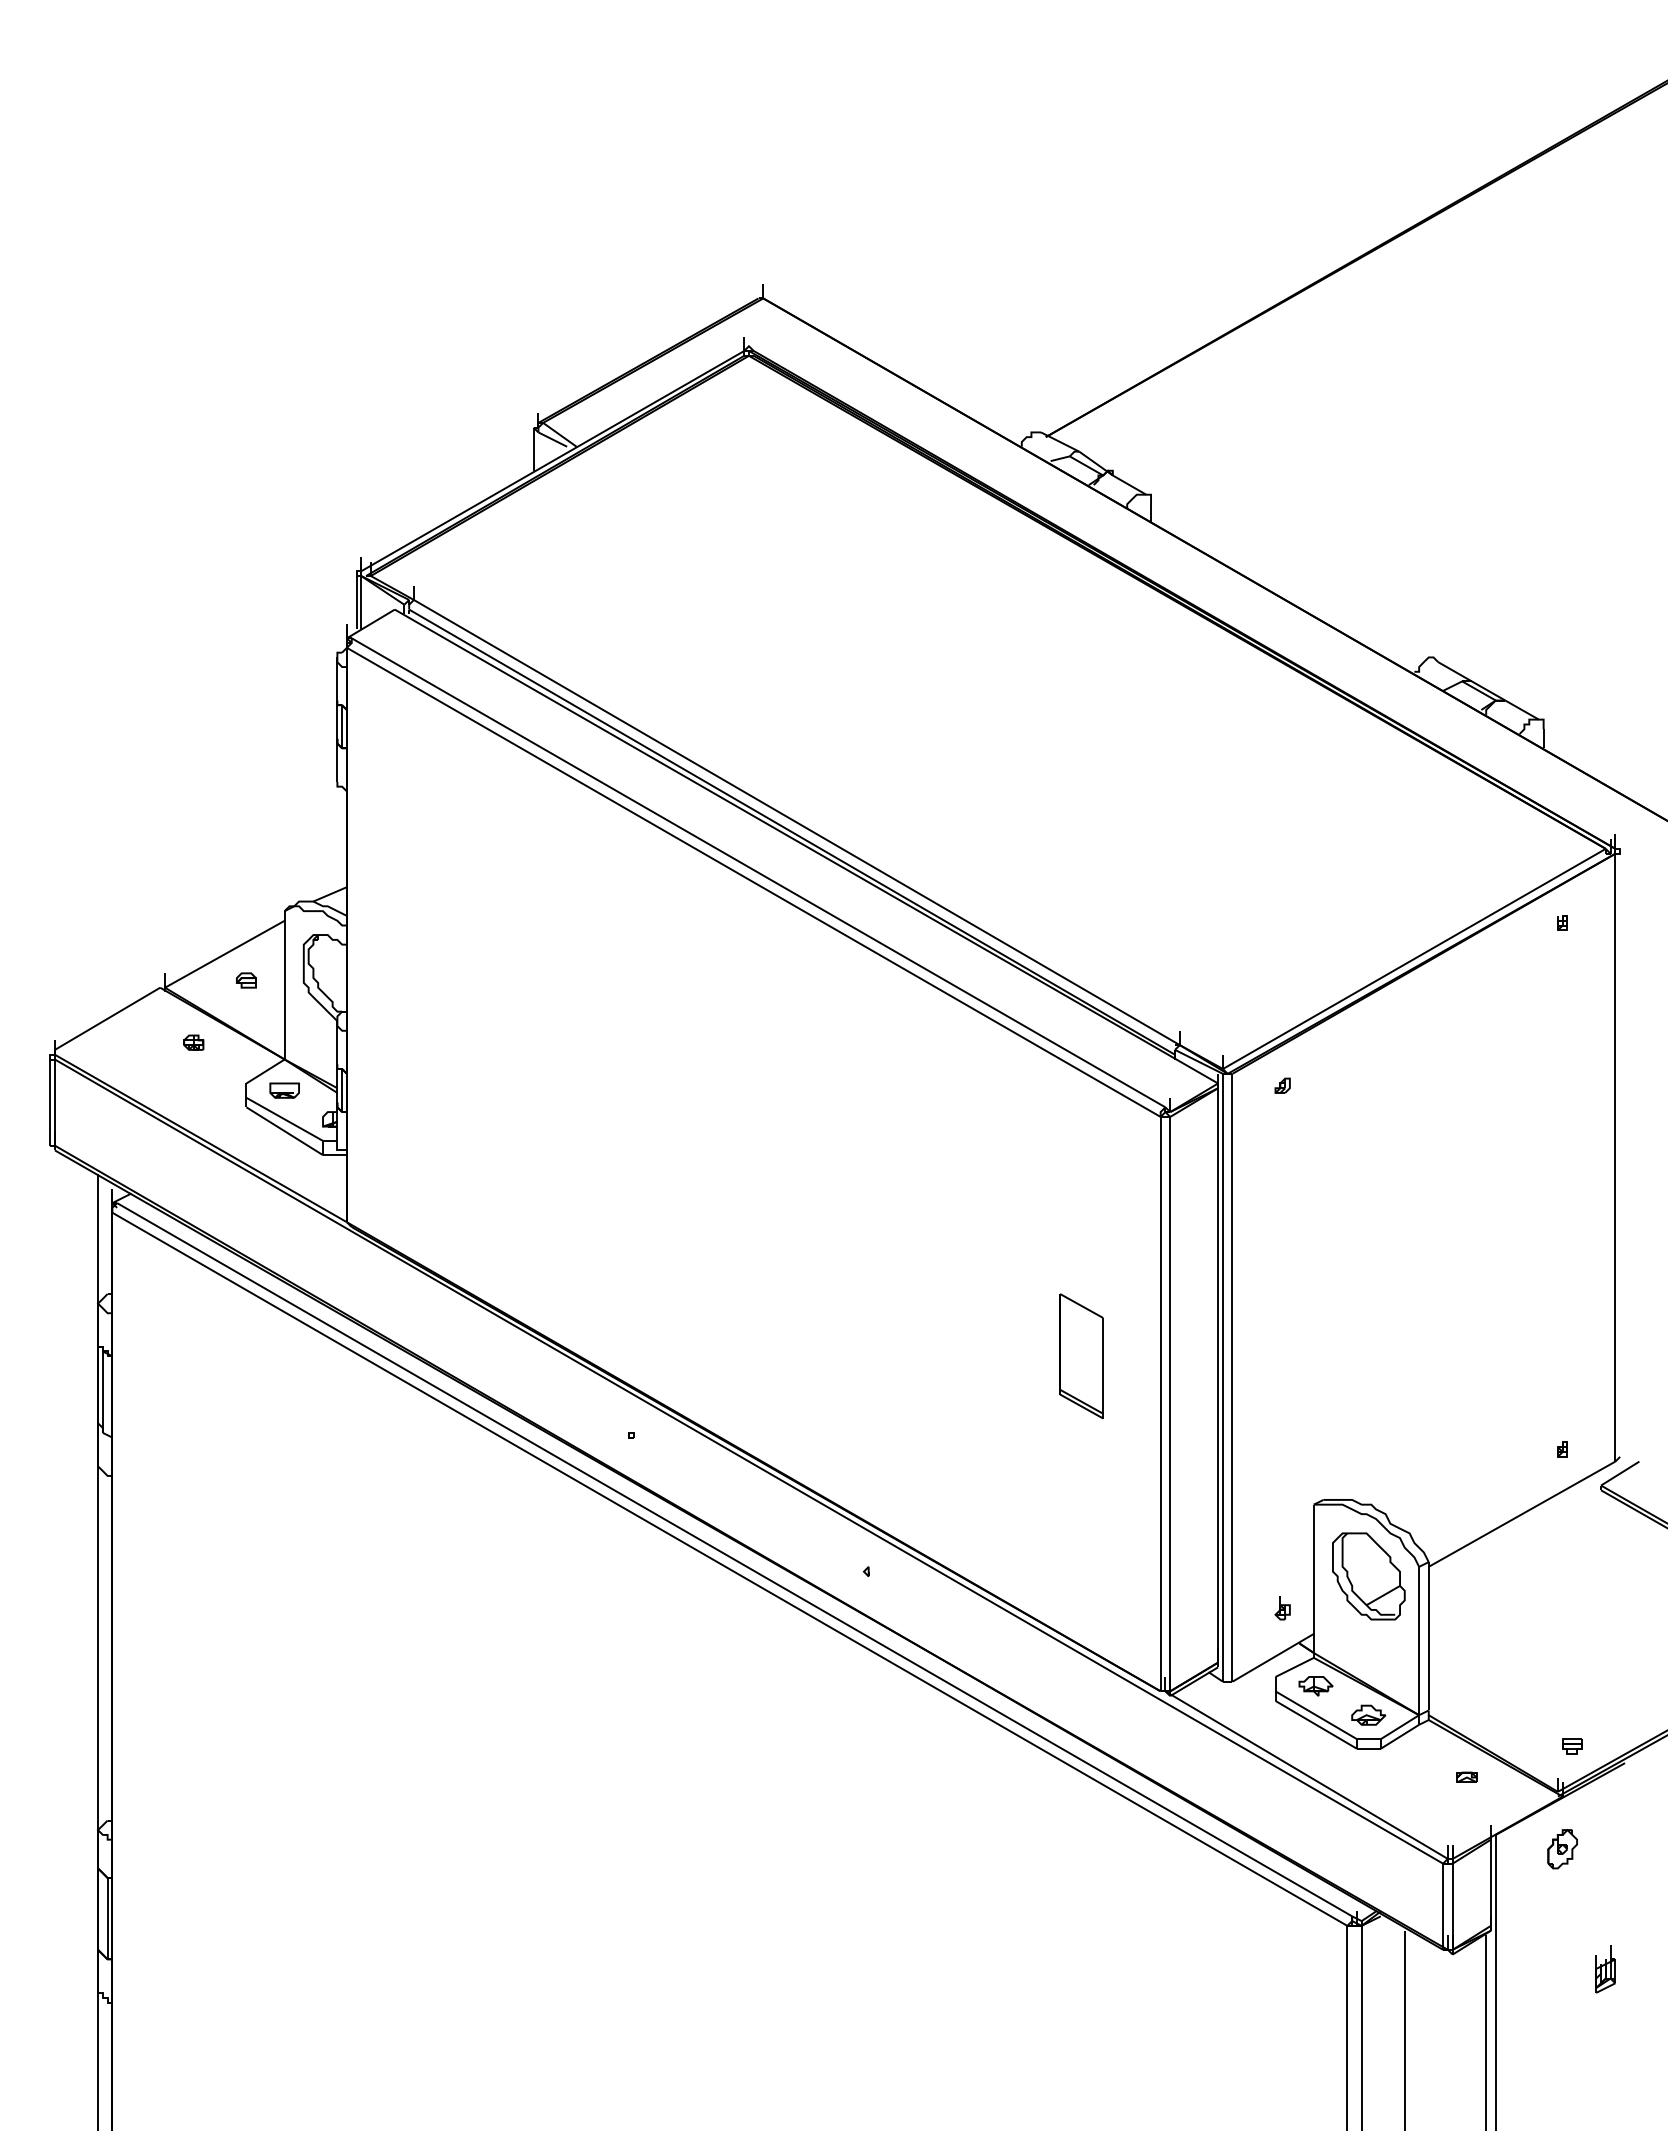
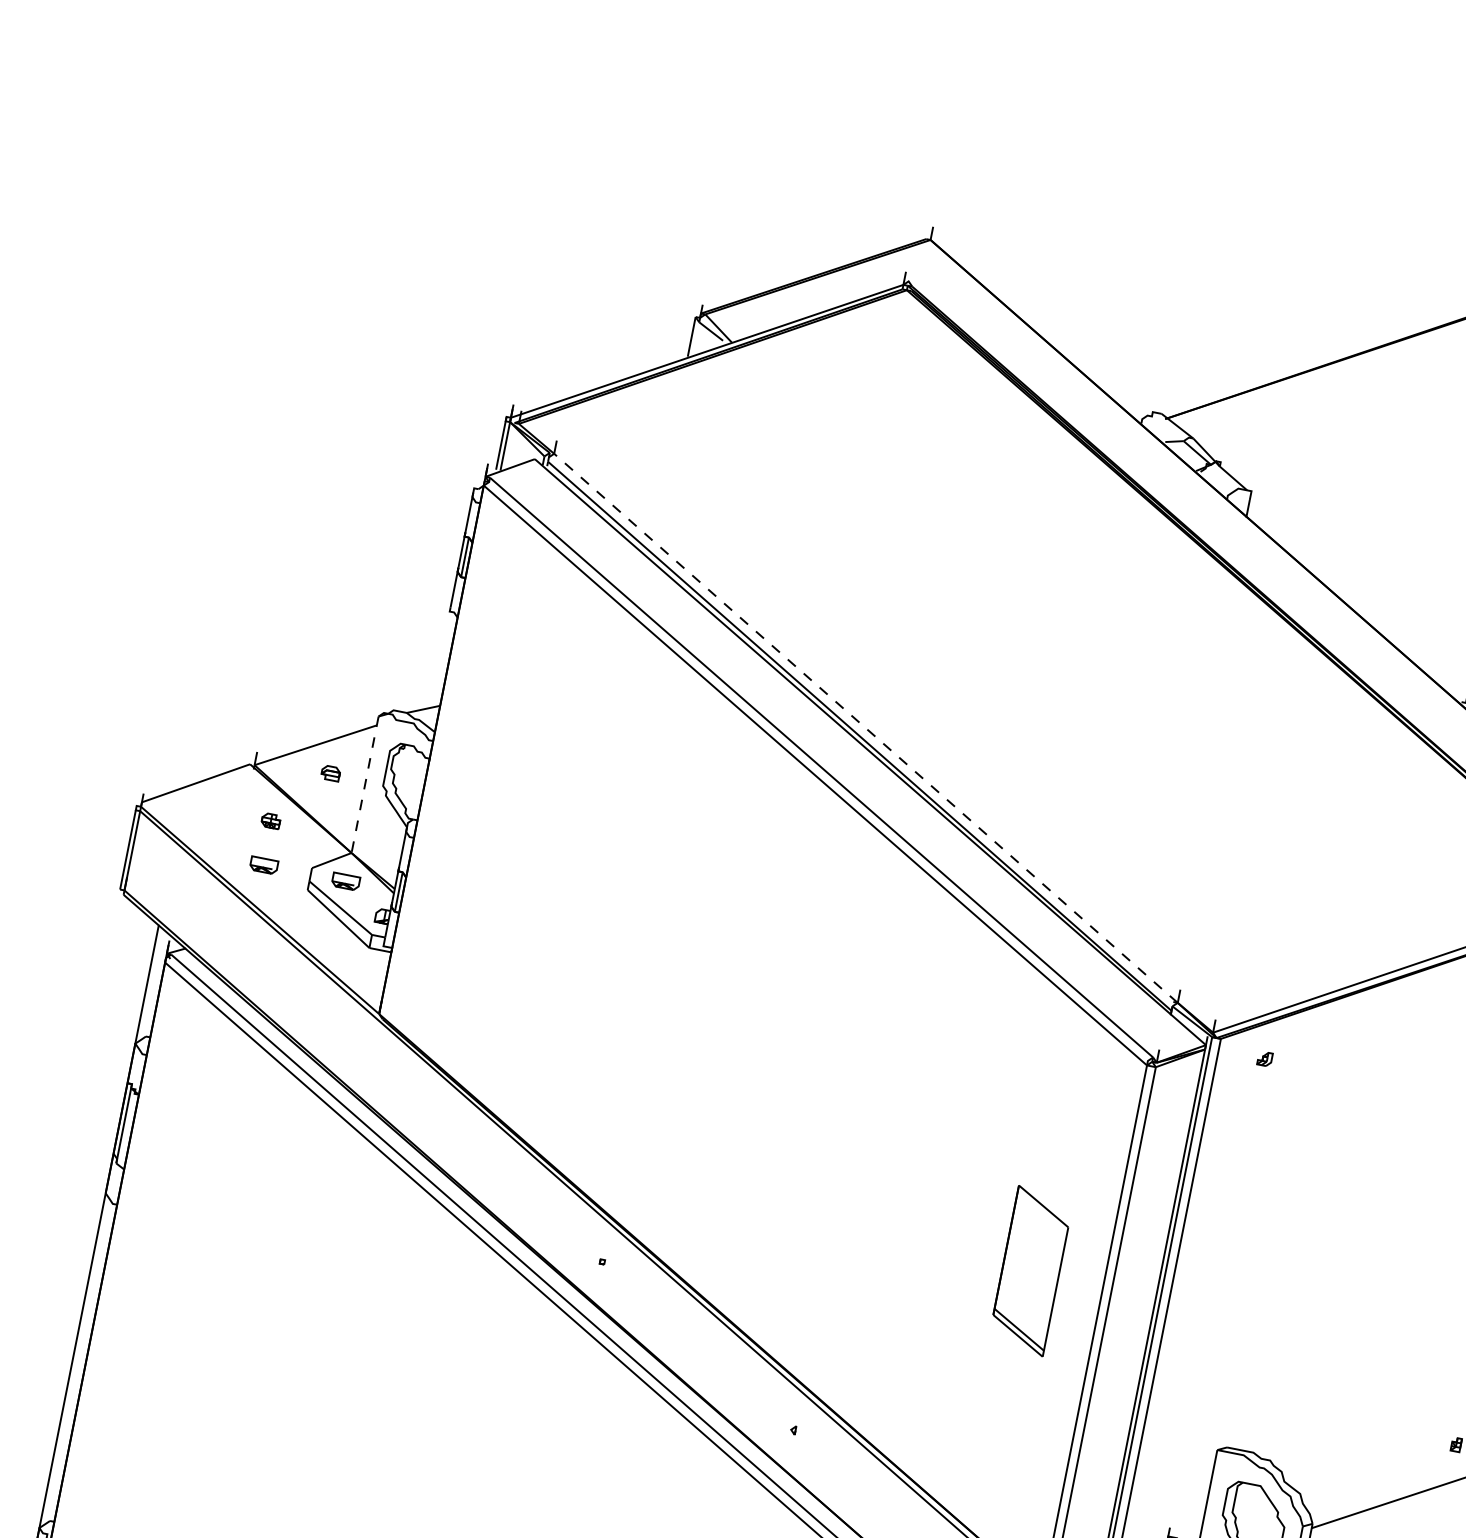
line: (796, 822) -> (865, 728), solid -> dashed
line: (284, 985) -> (364, 784), solid -> dashed
part: (195, 1090) -> (263, 865), added
part: (1081, 1356) -> (1030, 1271), size x1.4

